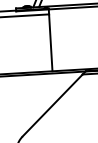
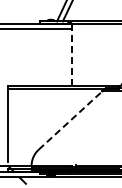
line: (50, 42) -> (72, 57), solid -> dashed
line: (52, 105) -> (70, 120), solid -> dashed

